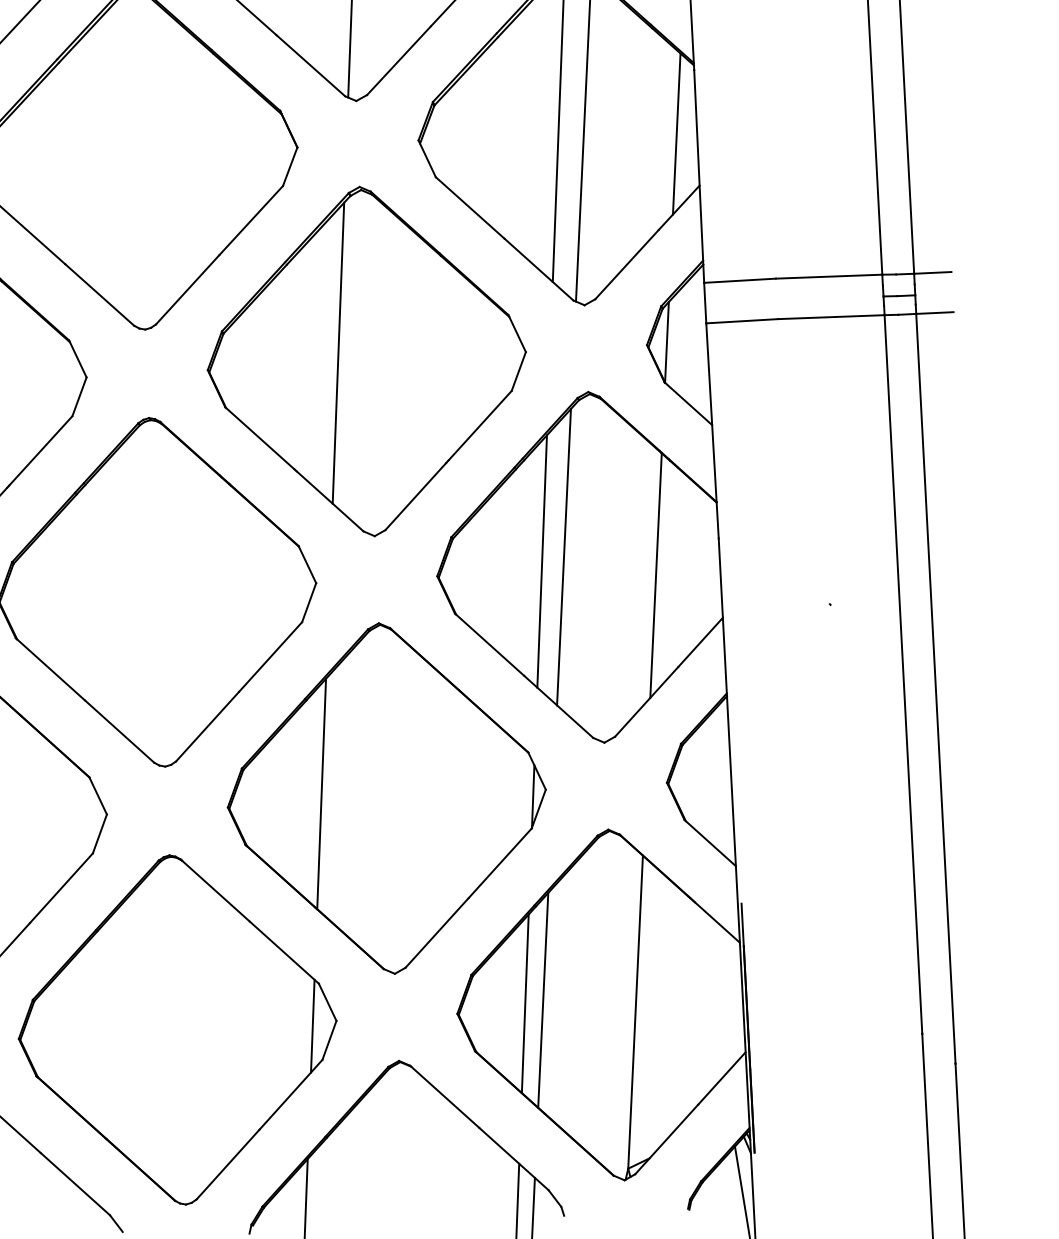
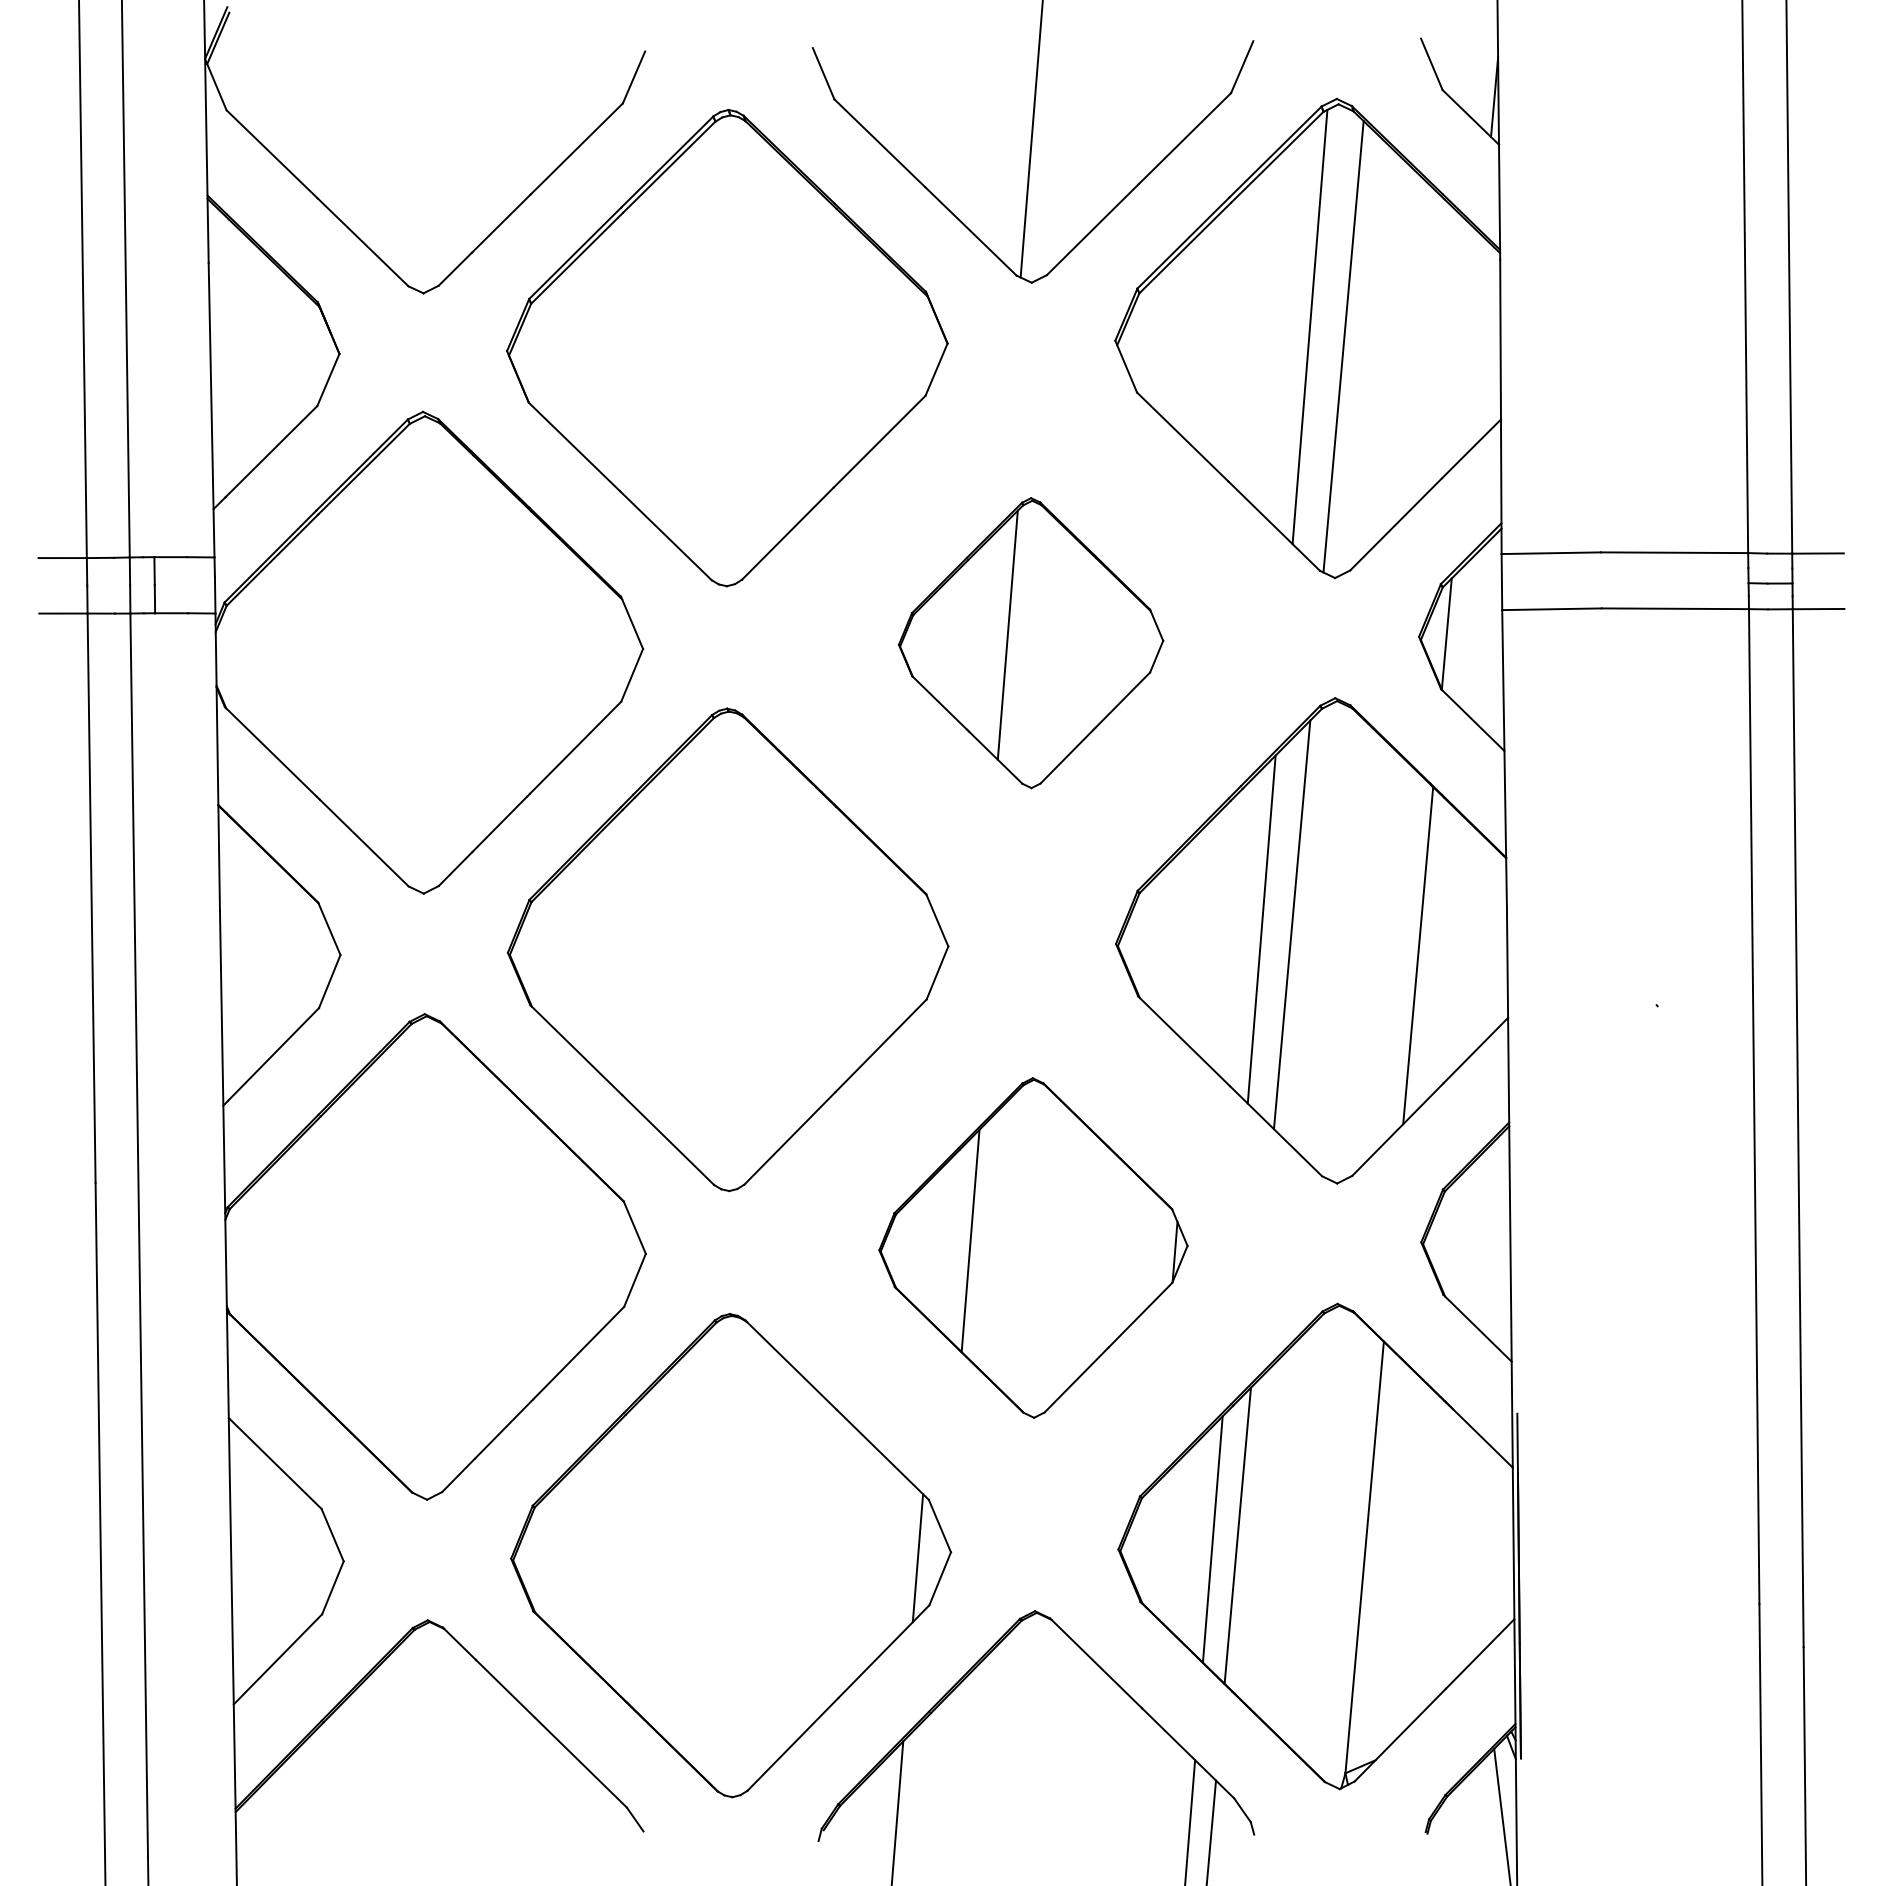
line: (676, 133) -> (1472, 346), removed
part: (366, 361) -> (1030, 642), size x0.6
part: (386, 798) -> (1033, 1247), size x0.7

